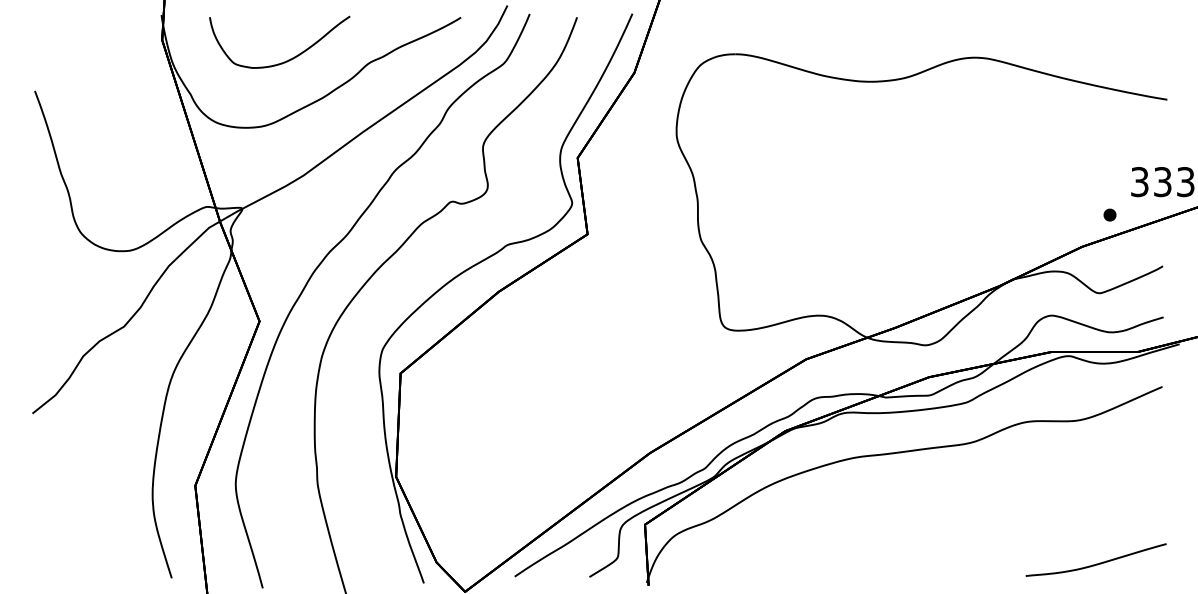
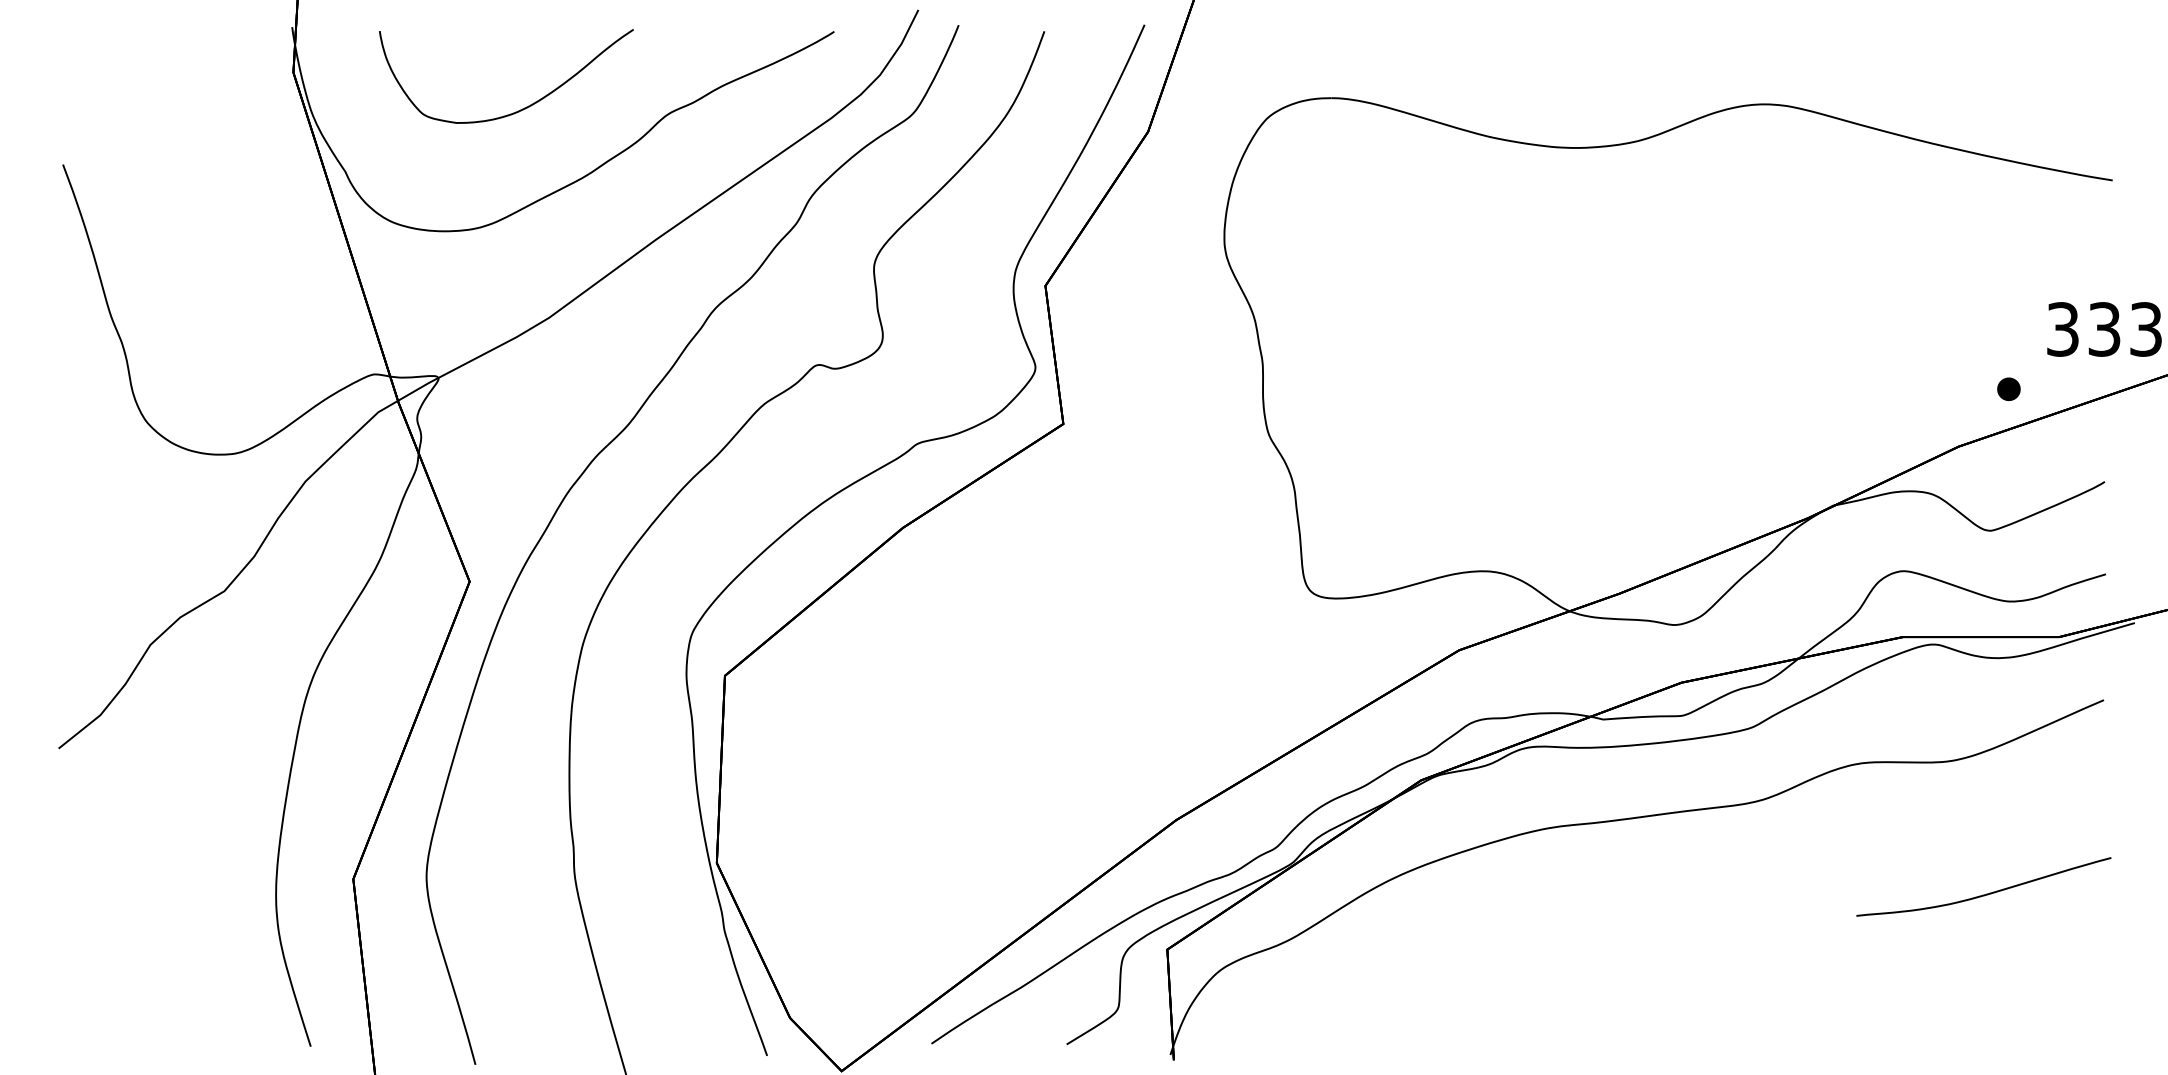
curve: (1096, 563) -> (1984, 893), moved

